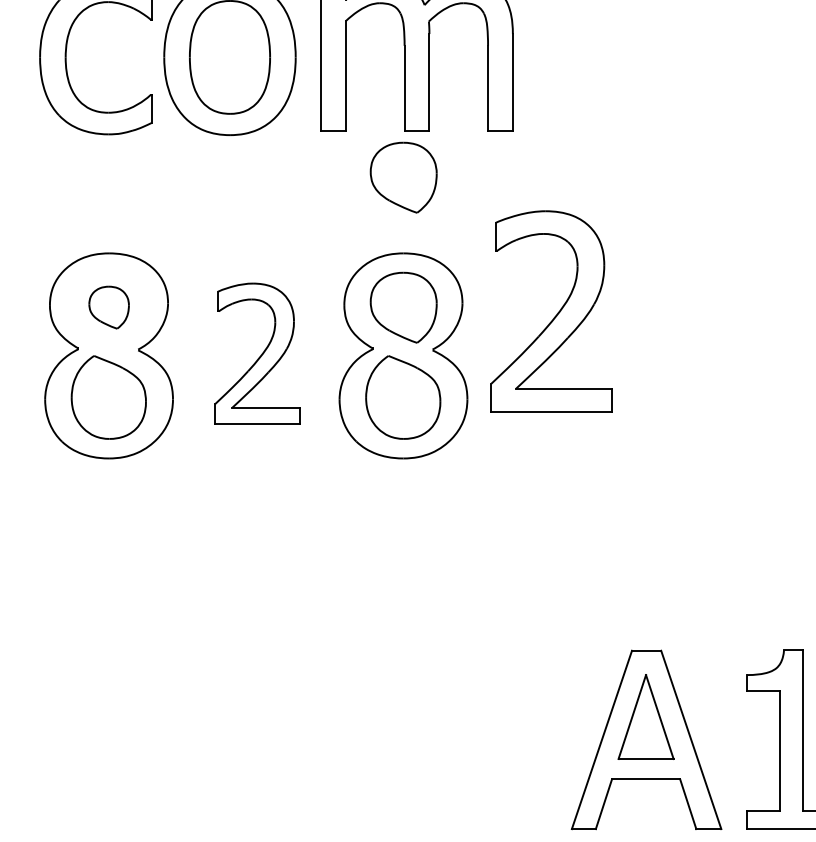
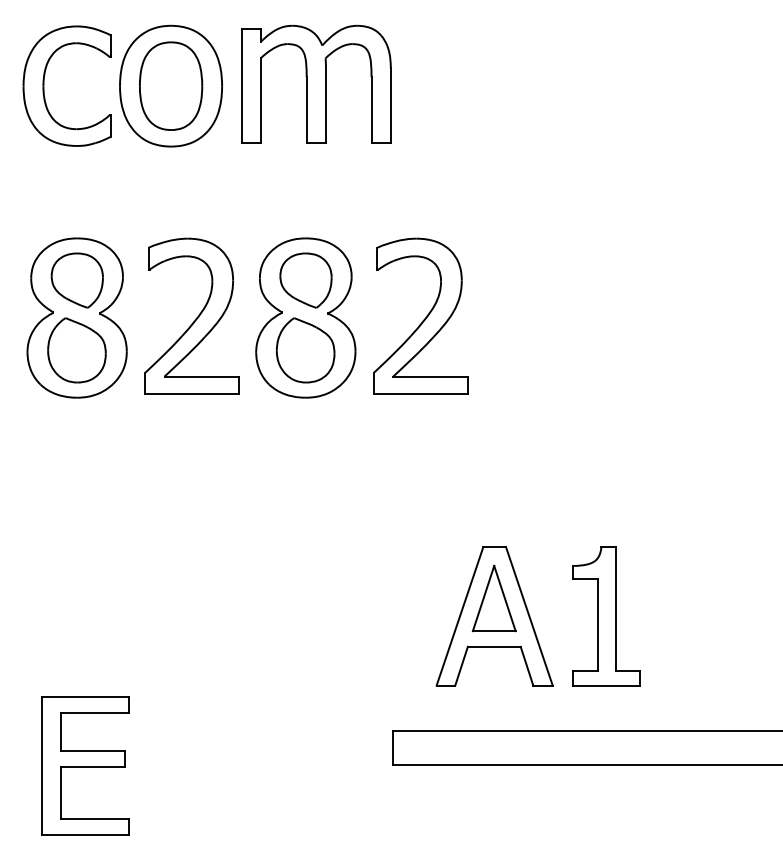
part: (403, 177) -> (305, 179), removed
part: (108, 307) -> (76, 280), size x1.67
part: (551, 310) -> (420, 315), moved
part: (256, 352) -> (191, 315), size x1.43

